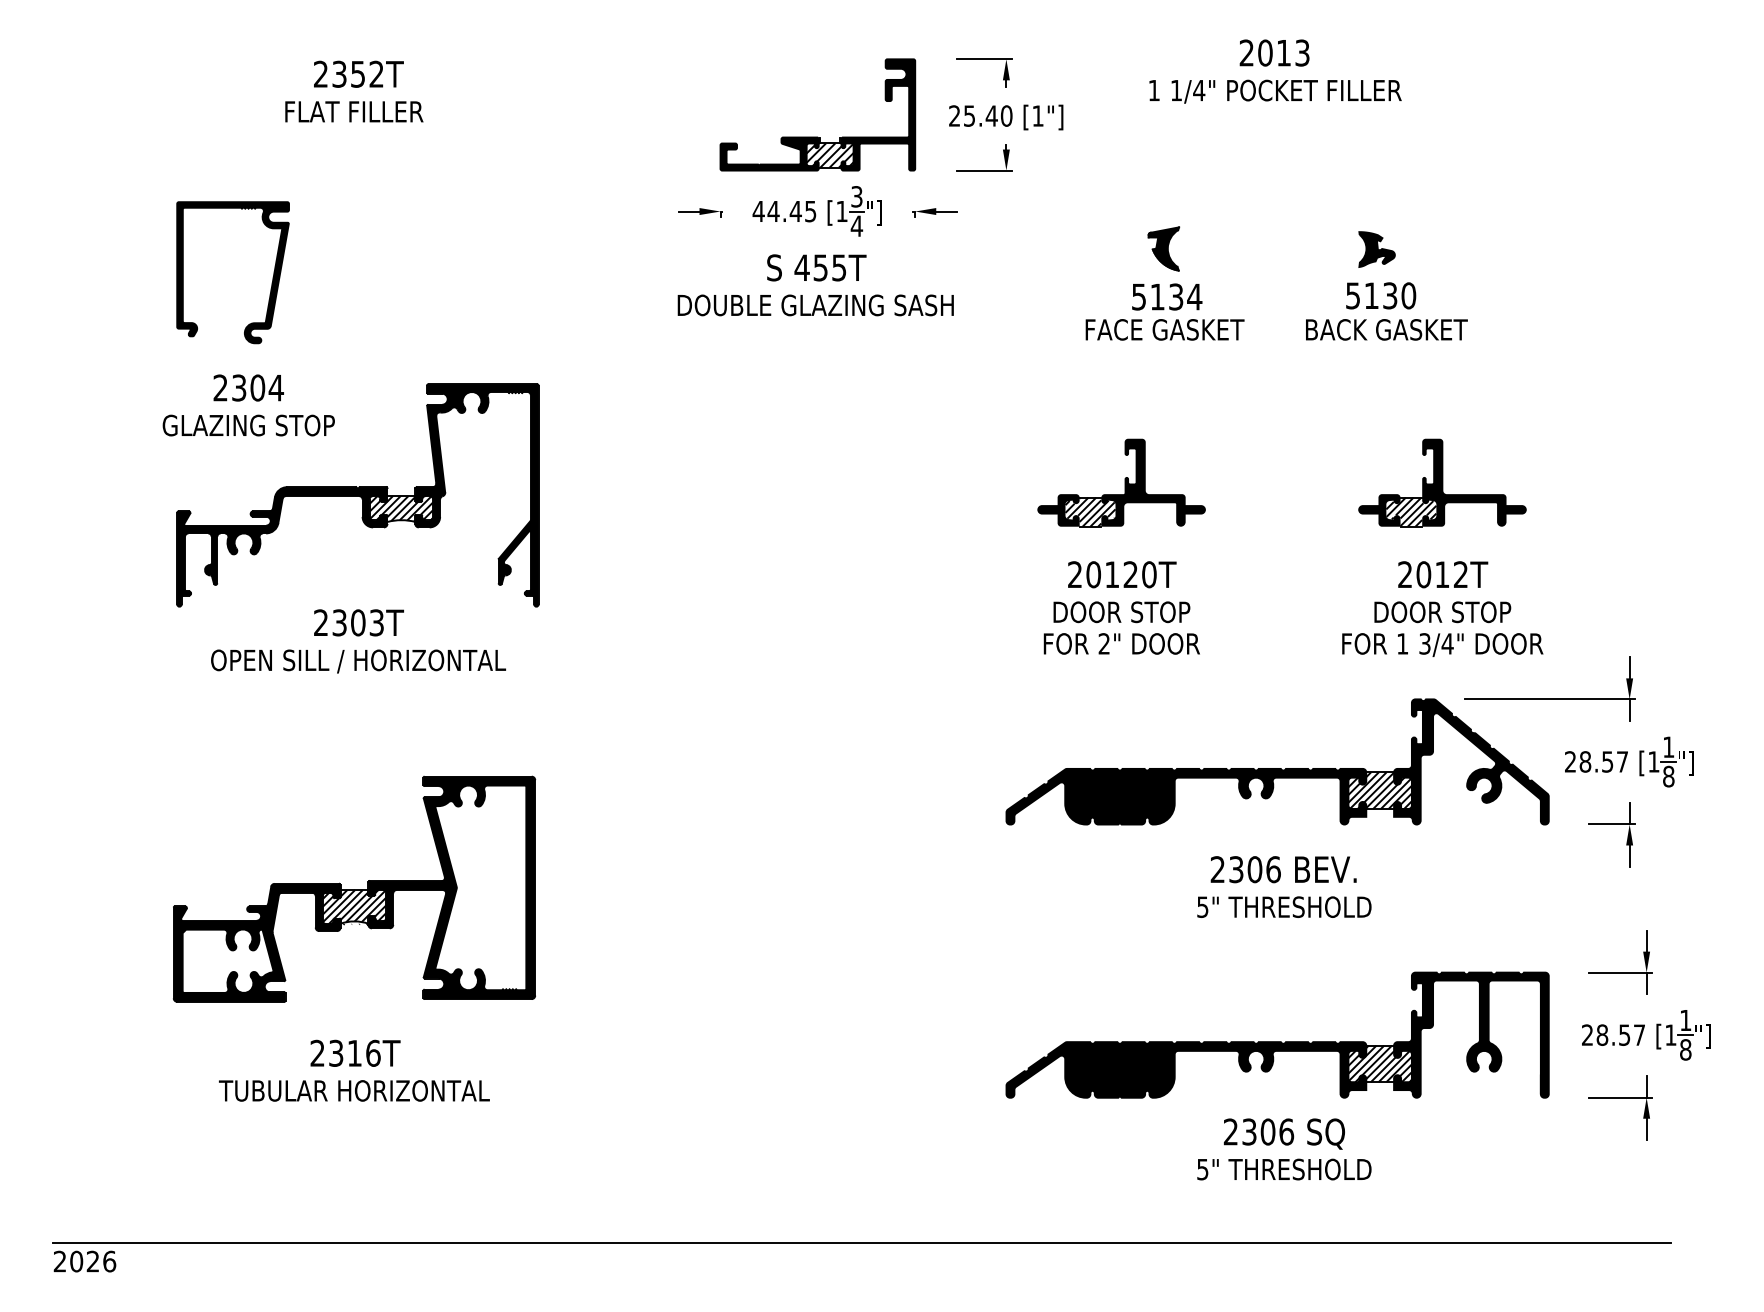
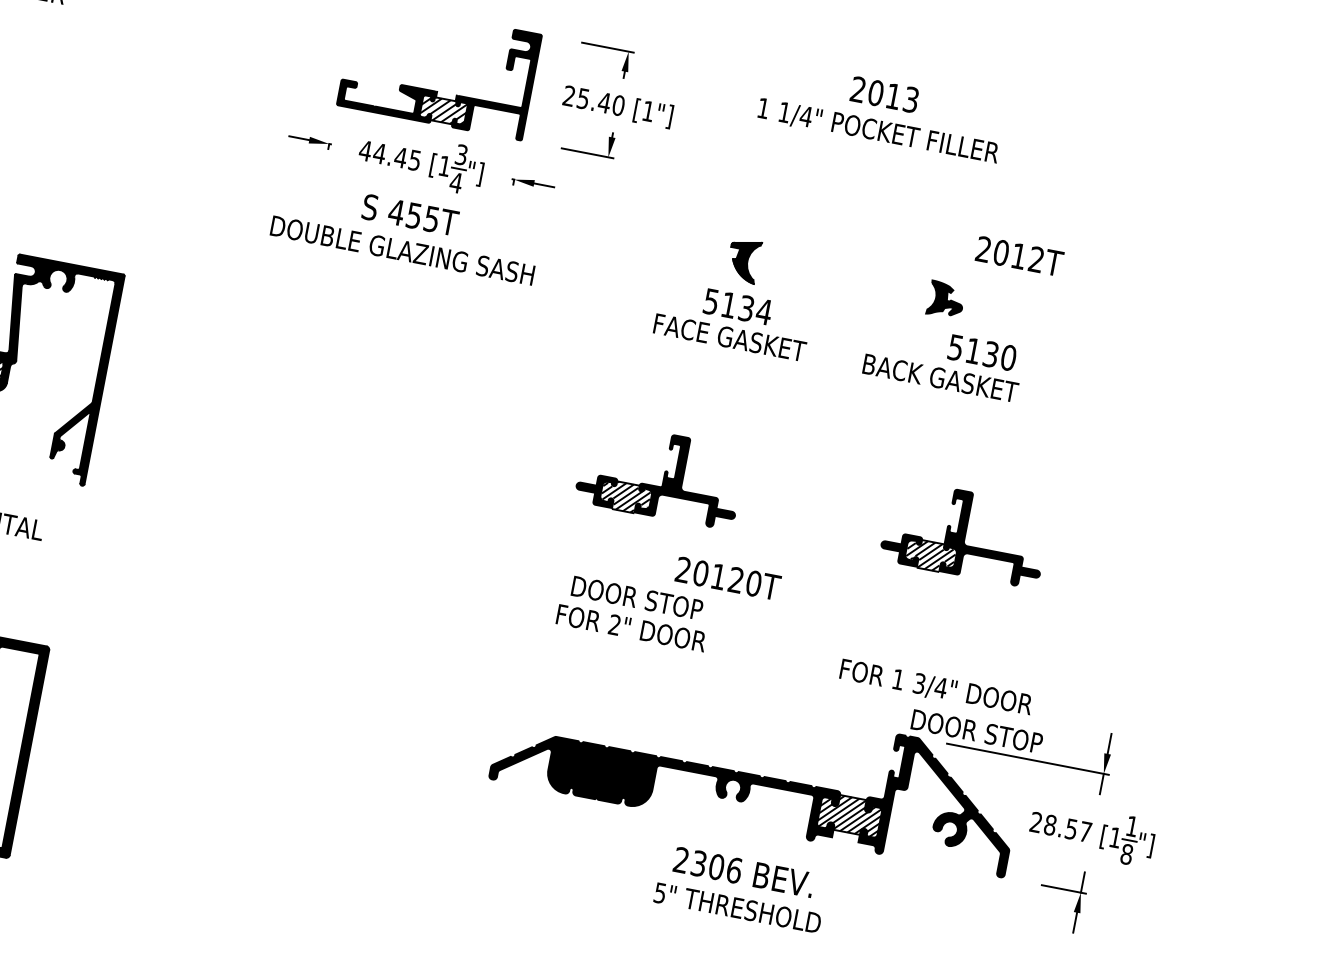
text: (1381, 295) -> (982, 352), moved
text: (1122, 574) -> (728, 578), moved
text: (1443, 574) -> (1020, 256), moved
text: (1442, 612) -> (976, 731), moved

